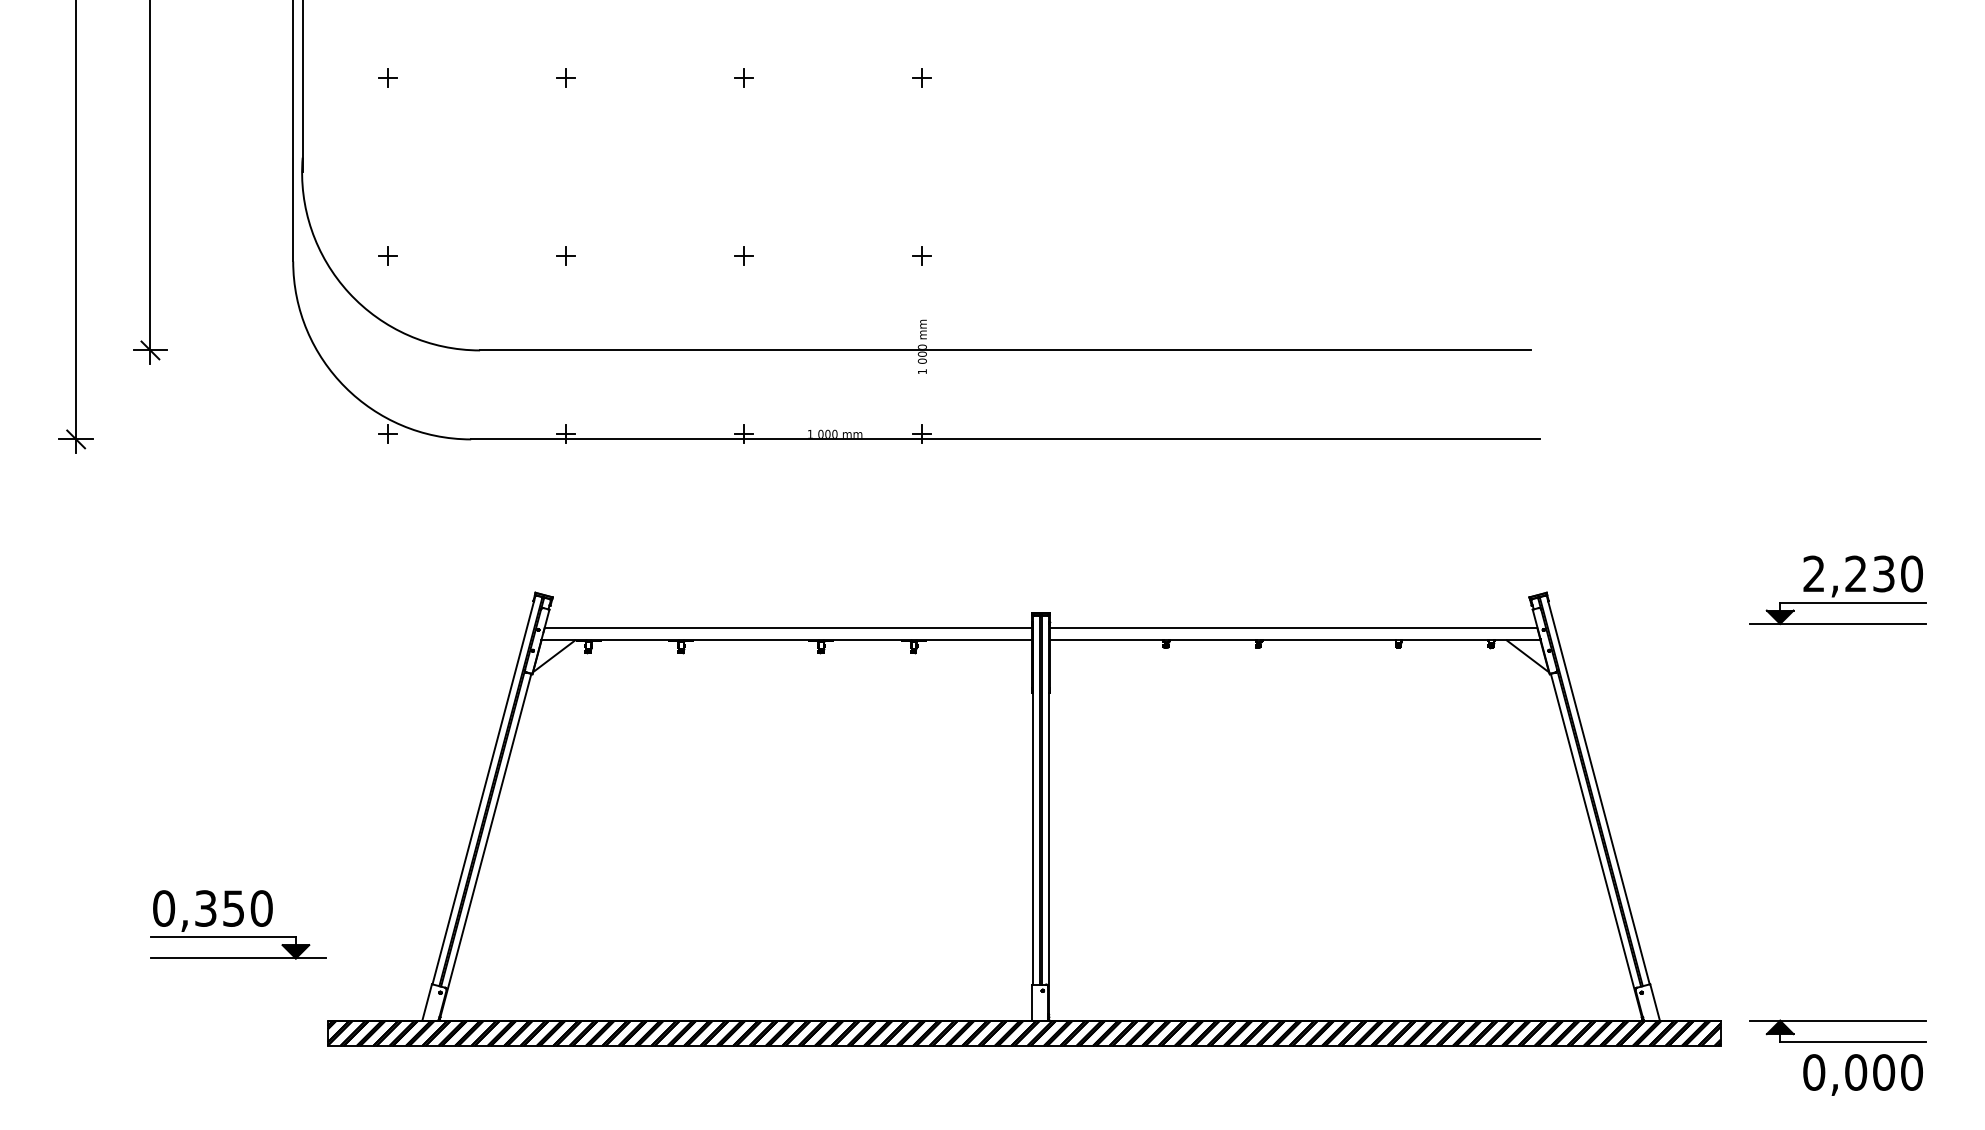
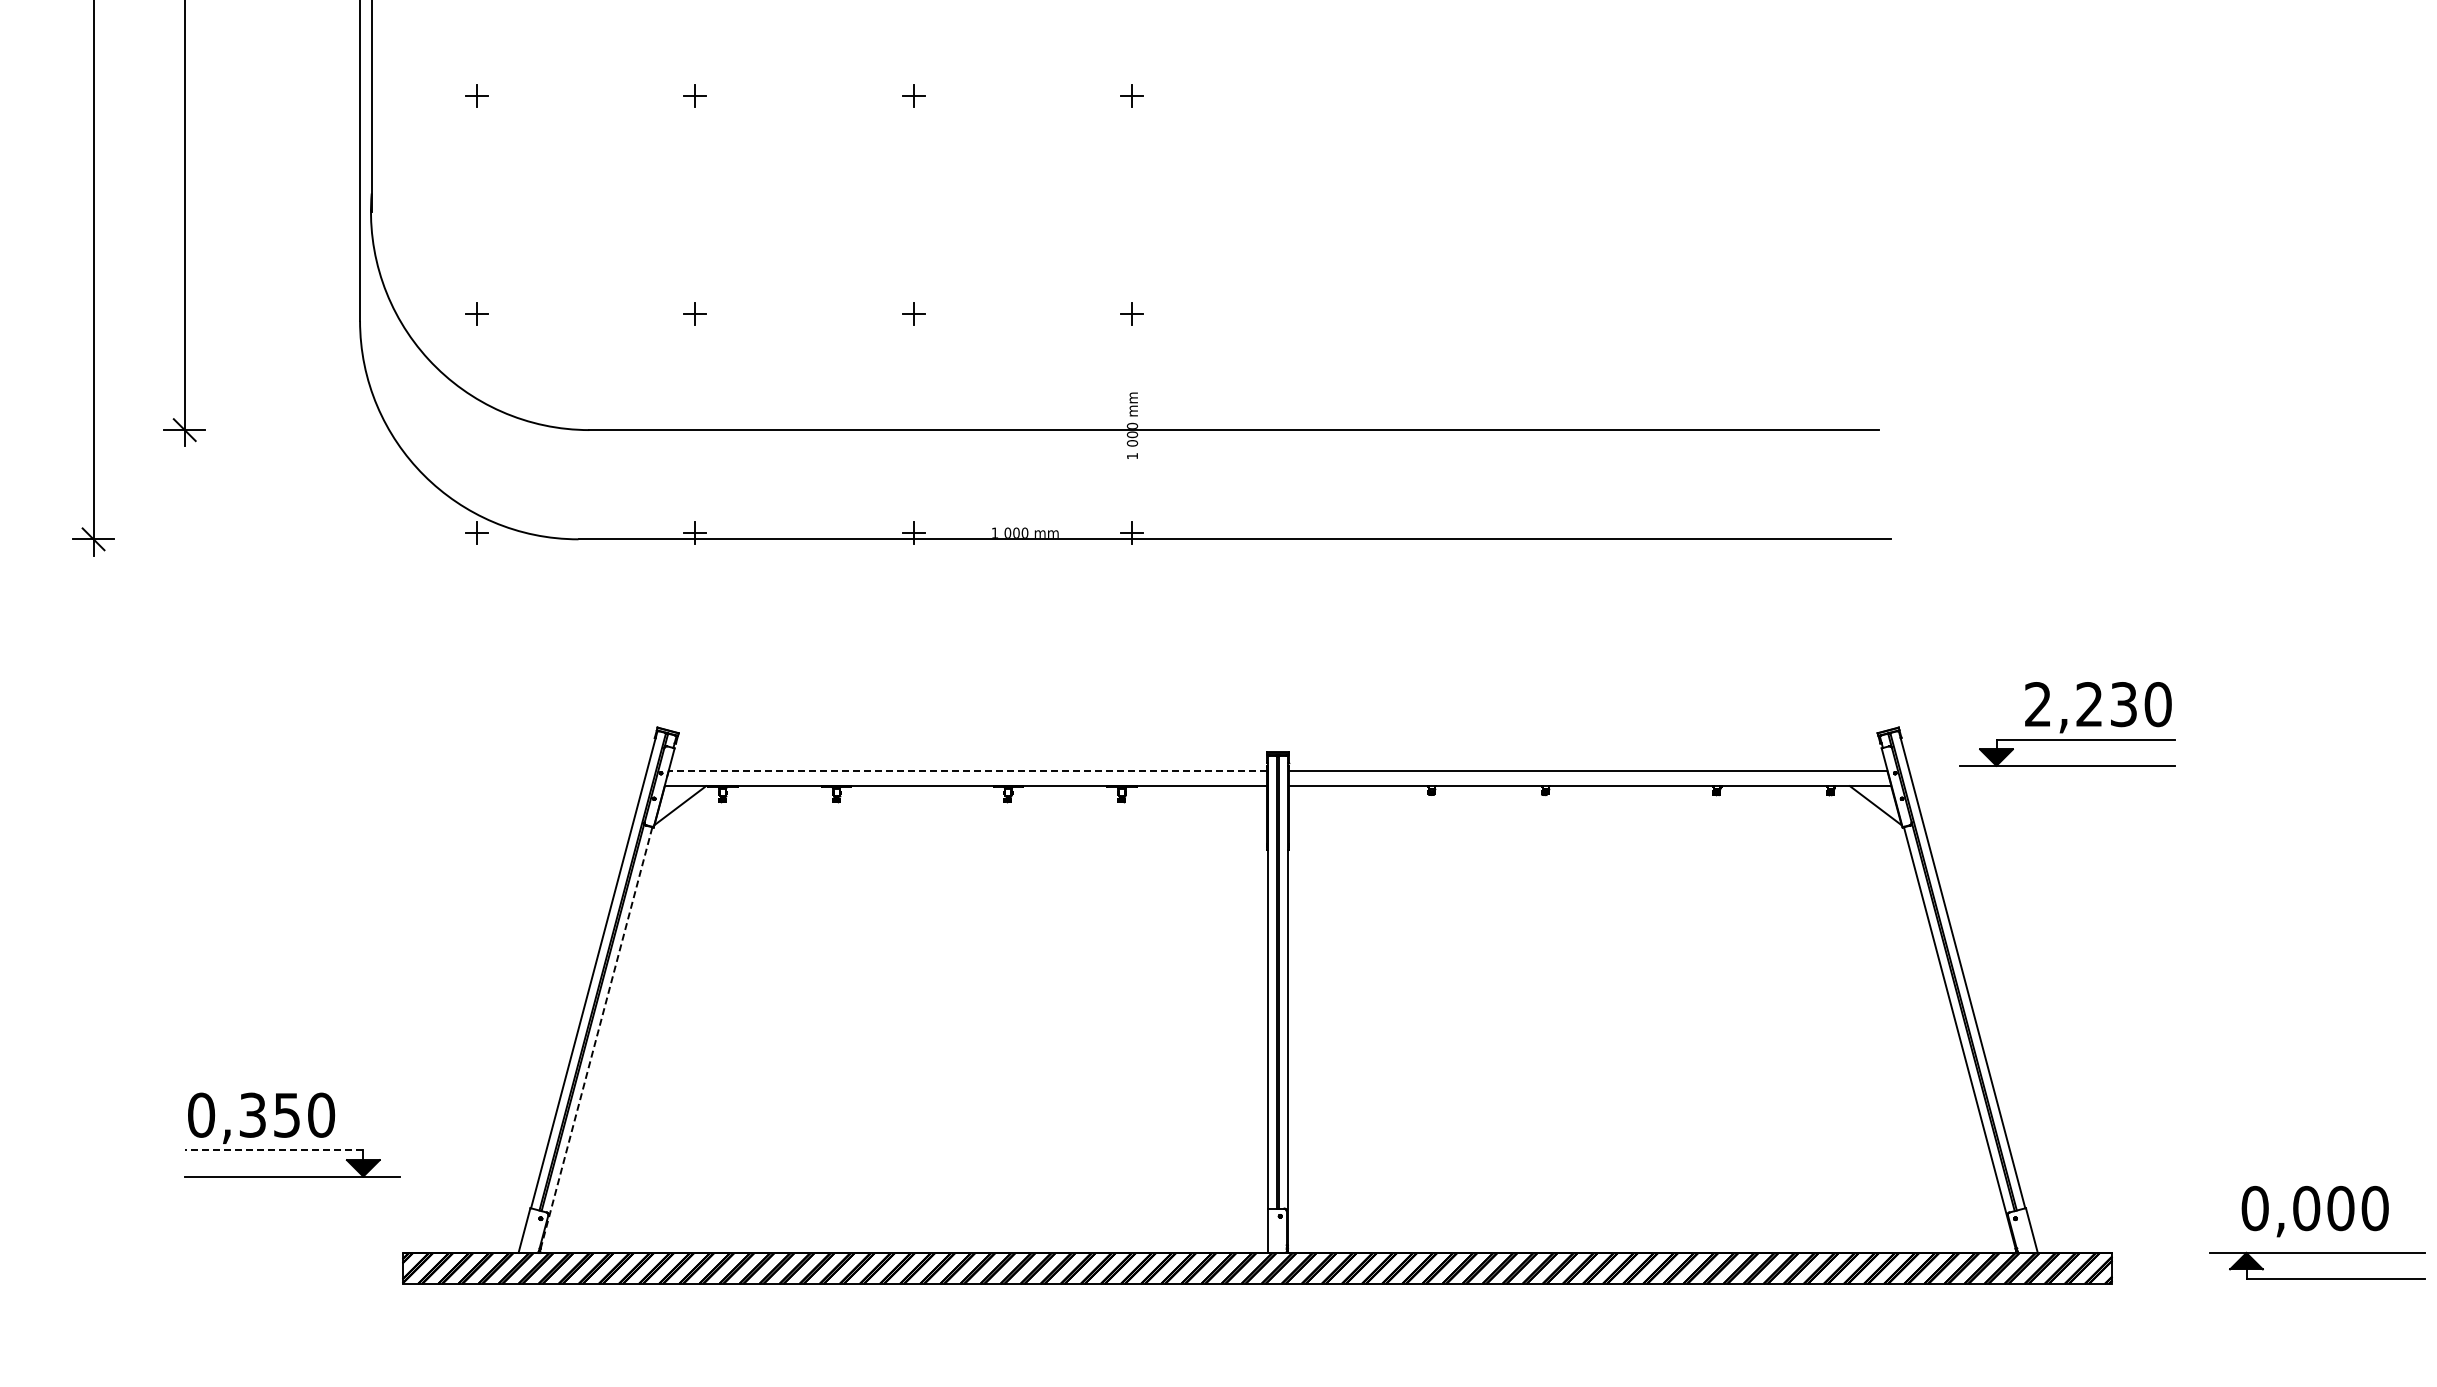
part: (1838, 590) -> (2067, 724), moved
line: (788, 627) -> (967, 770), solid -> dashed
line: (485, 845) -> (596, 1037), solid -> dashed
line: (222, 937) -> (273, 1150), solid -> dashed
part: (1838, 1021) -> (2317, 1253), moved
text: (1862, 1074) -> (2314, 1211), moved

